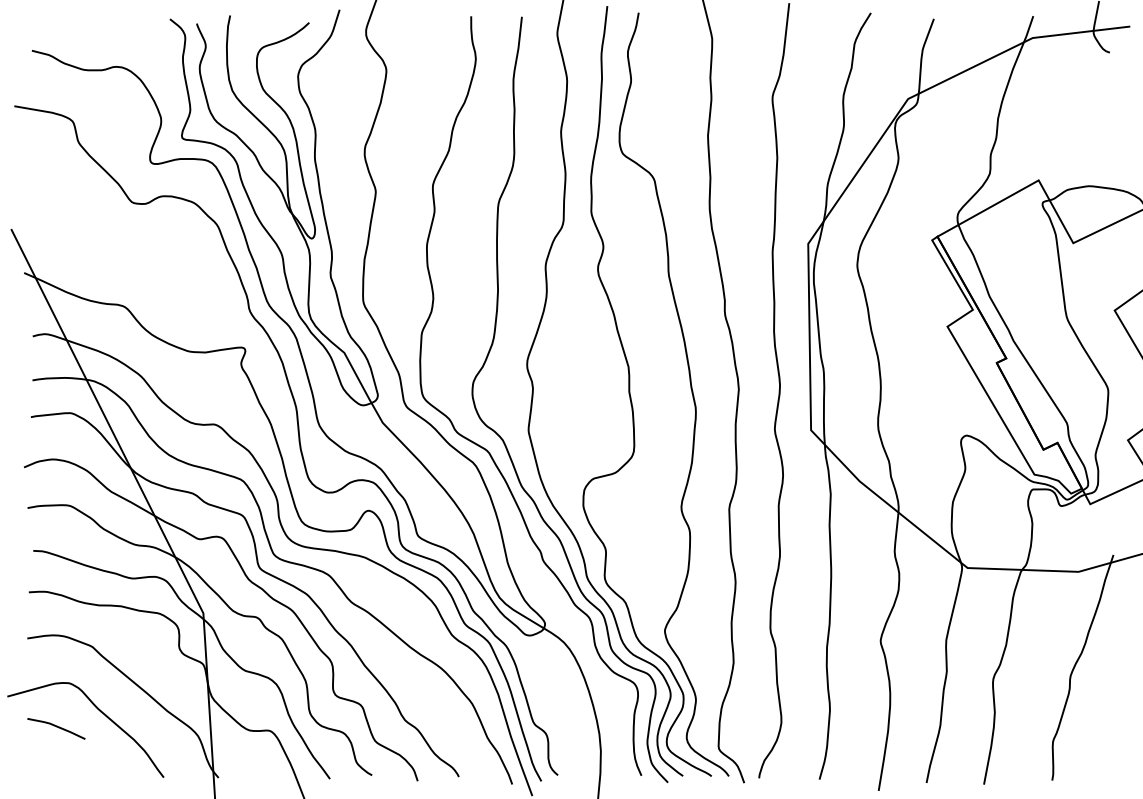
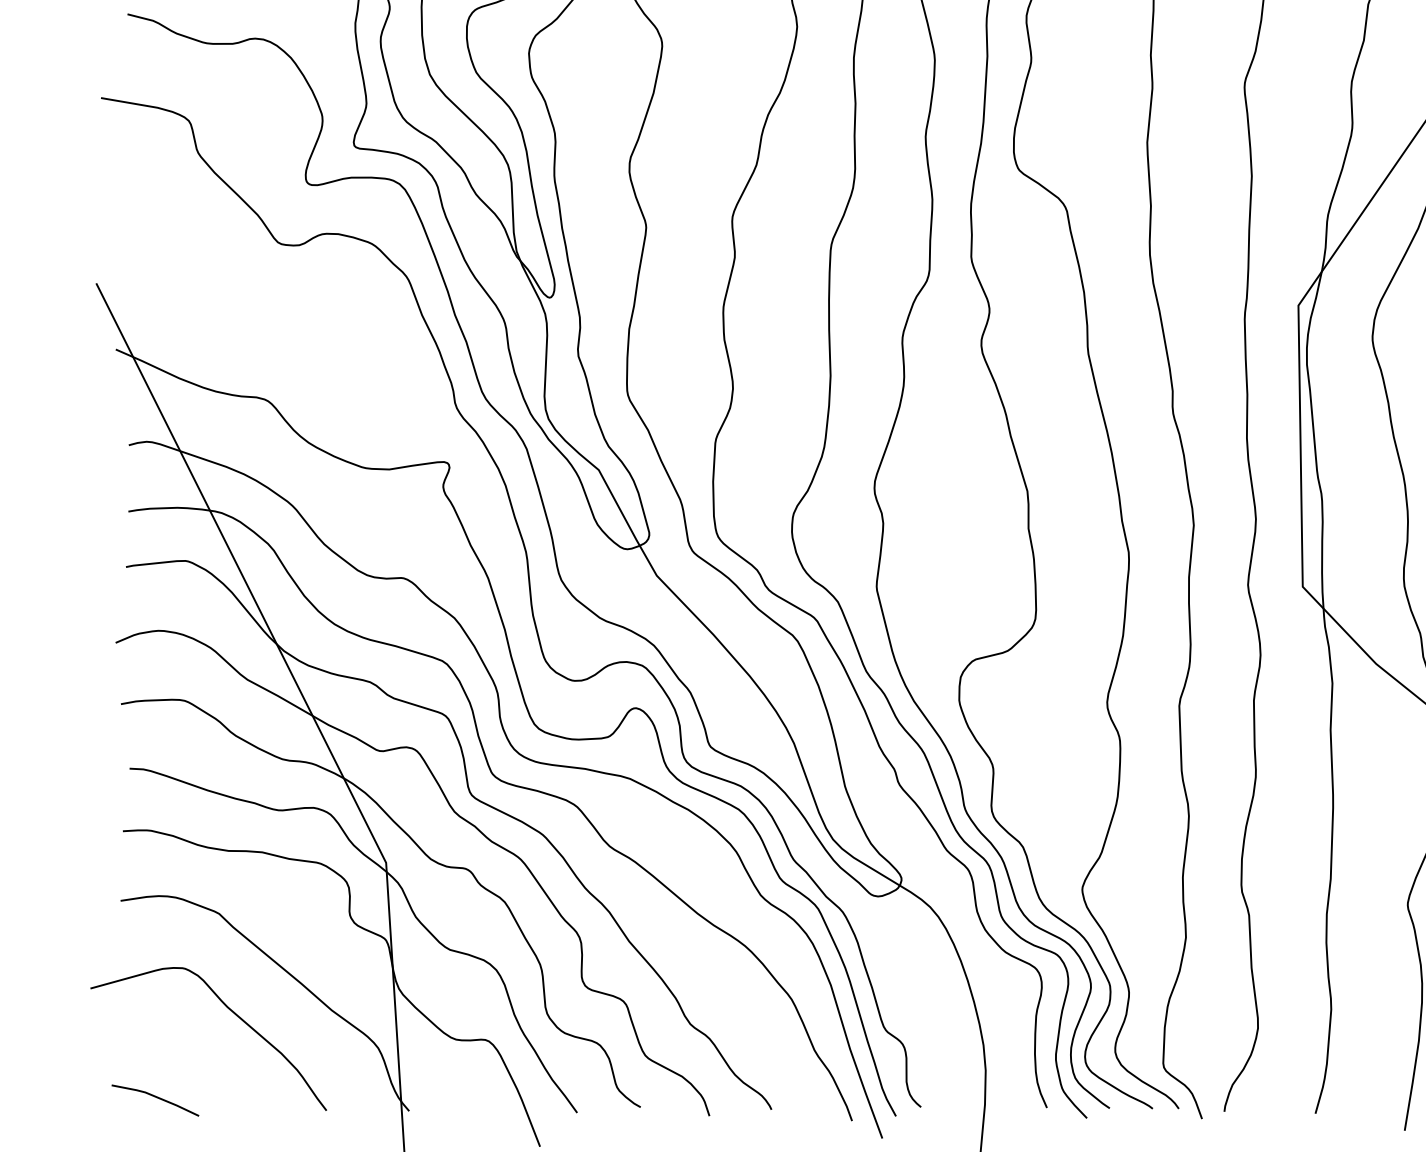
line: (56, 727) -> (155, 1098), moved

